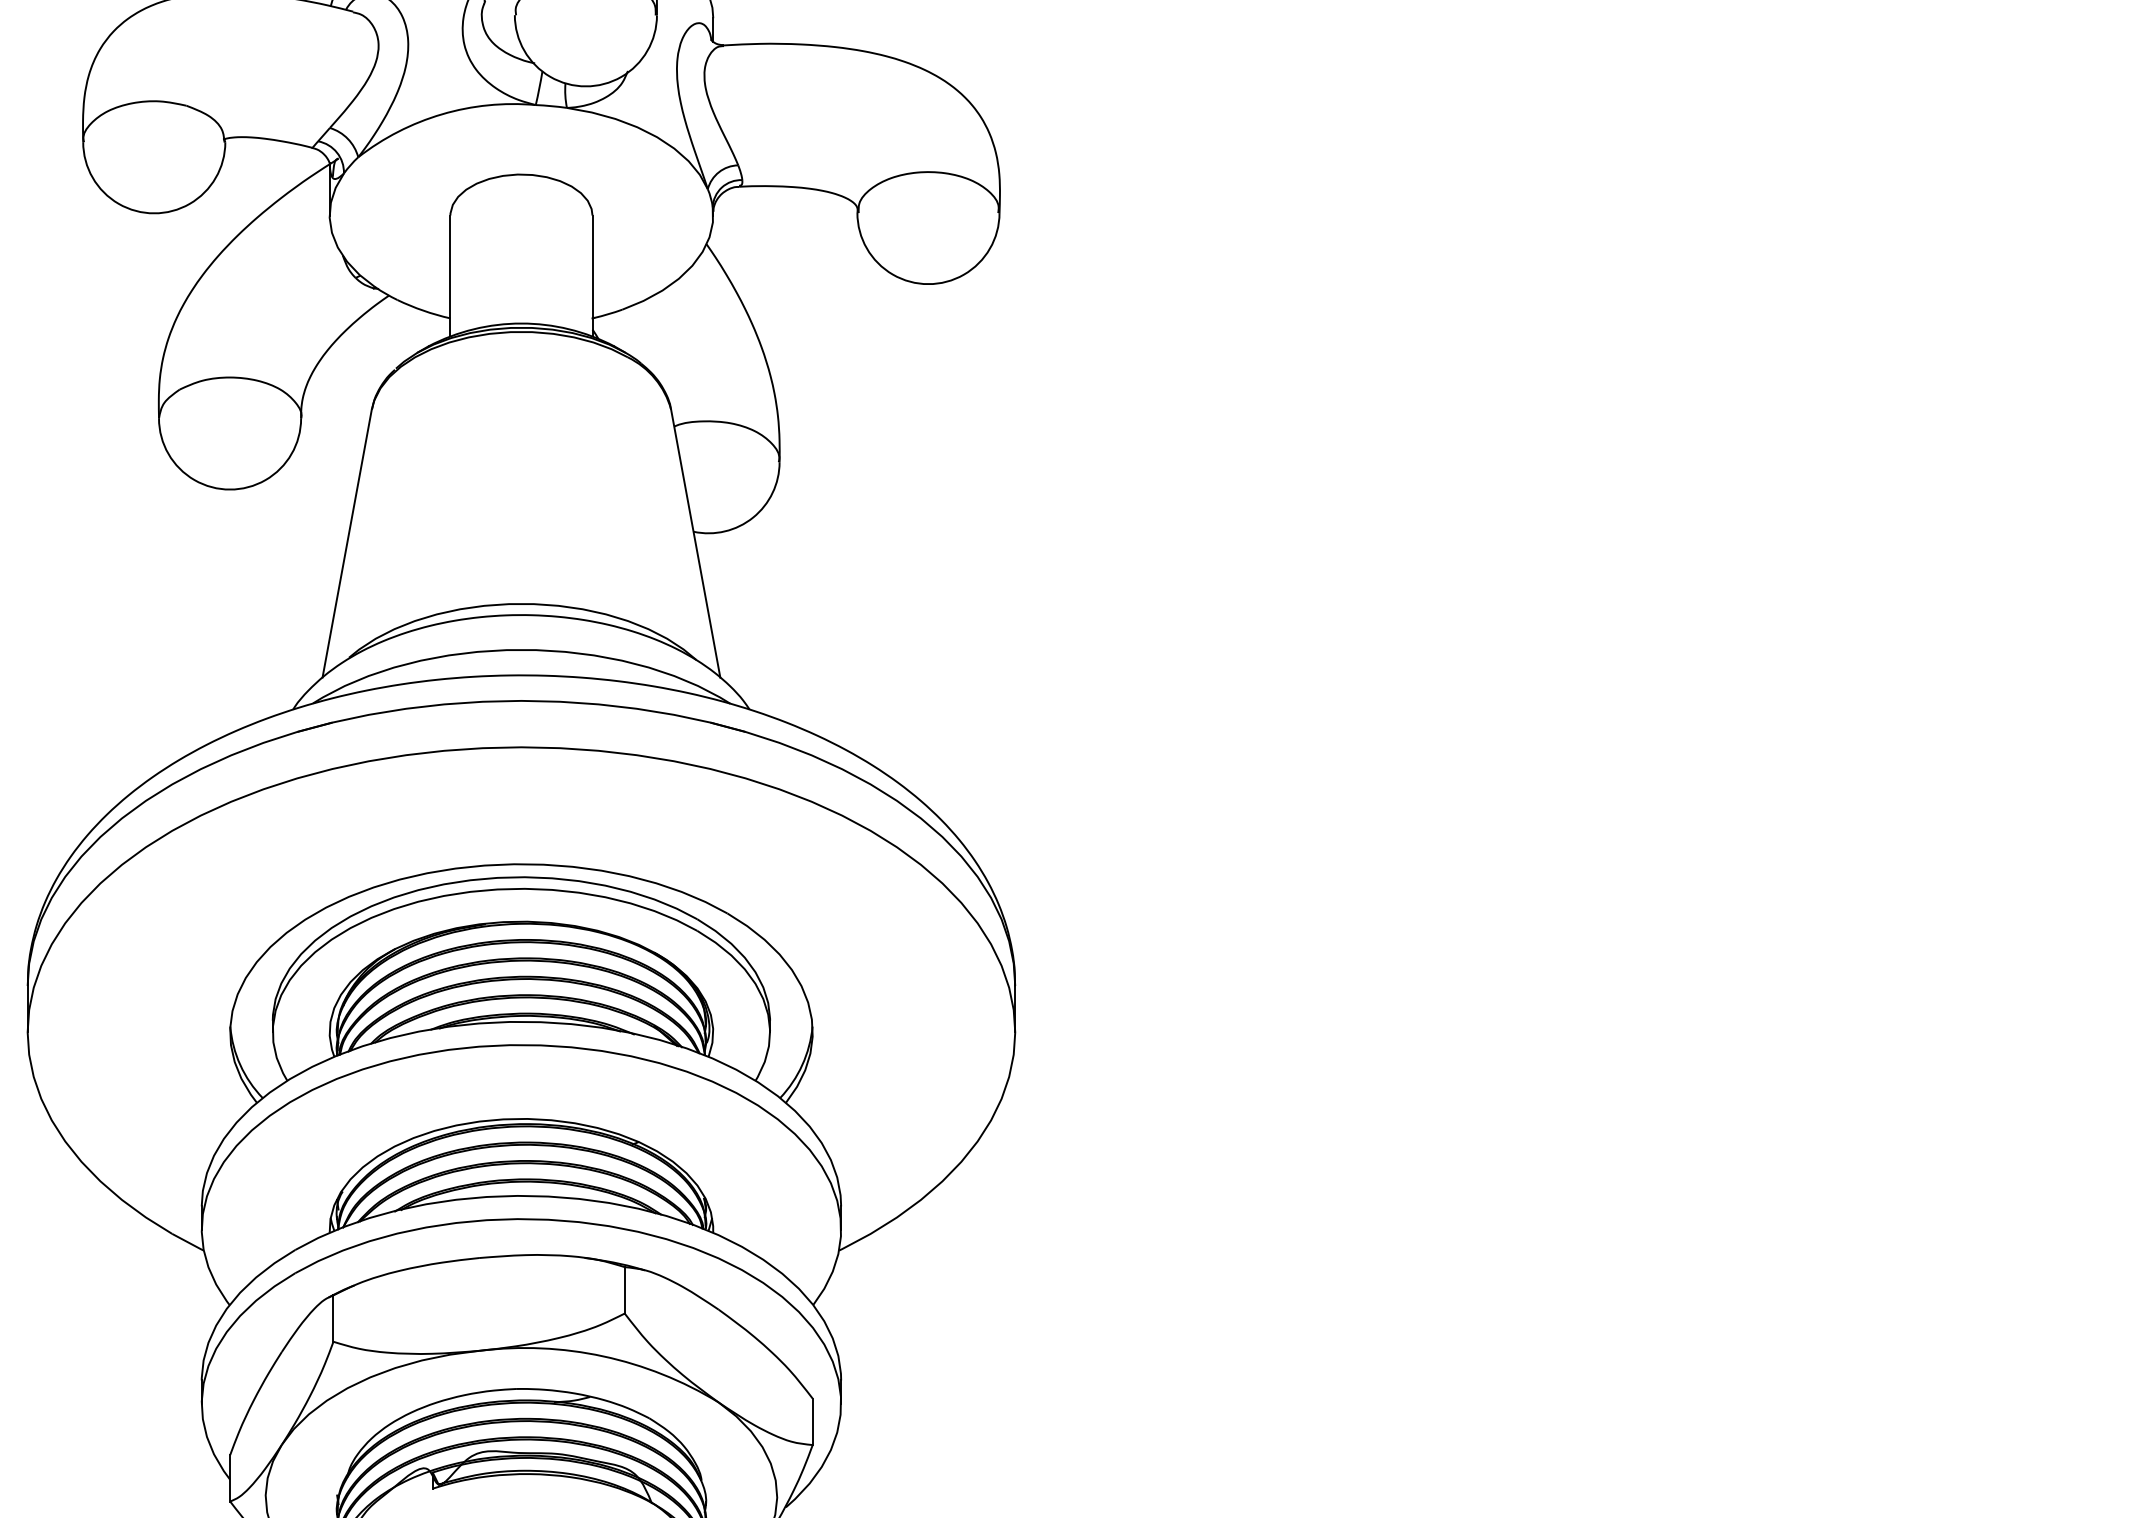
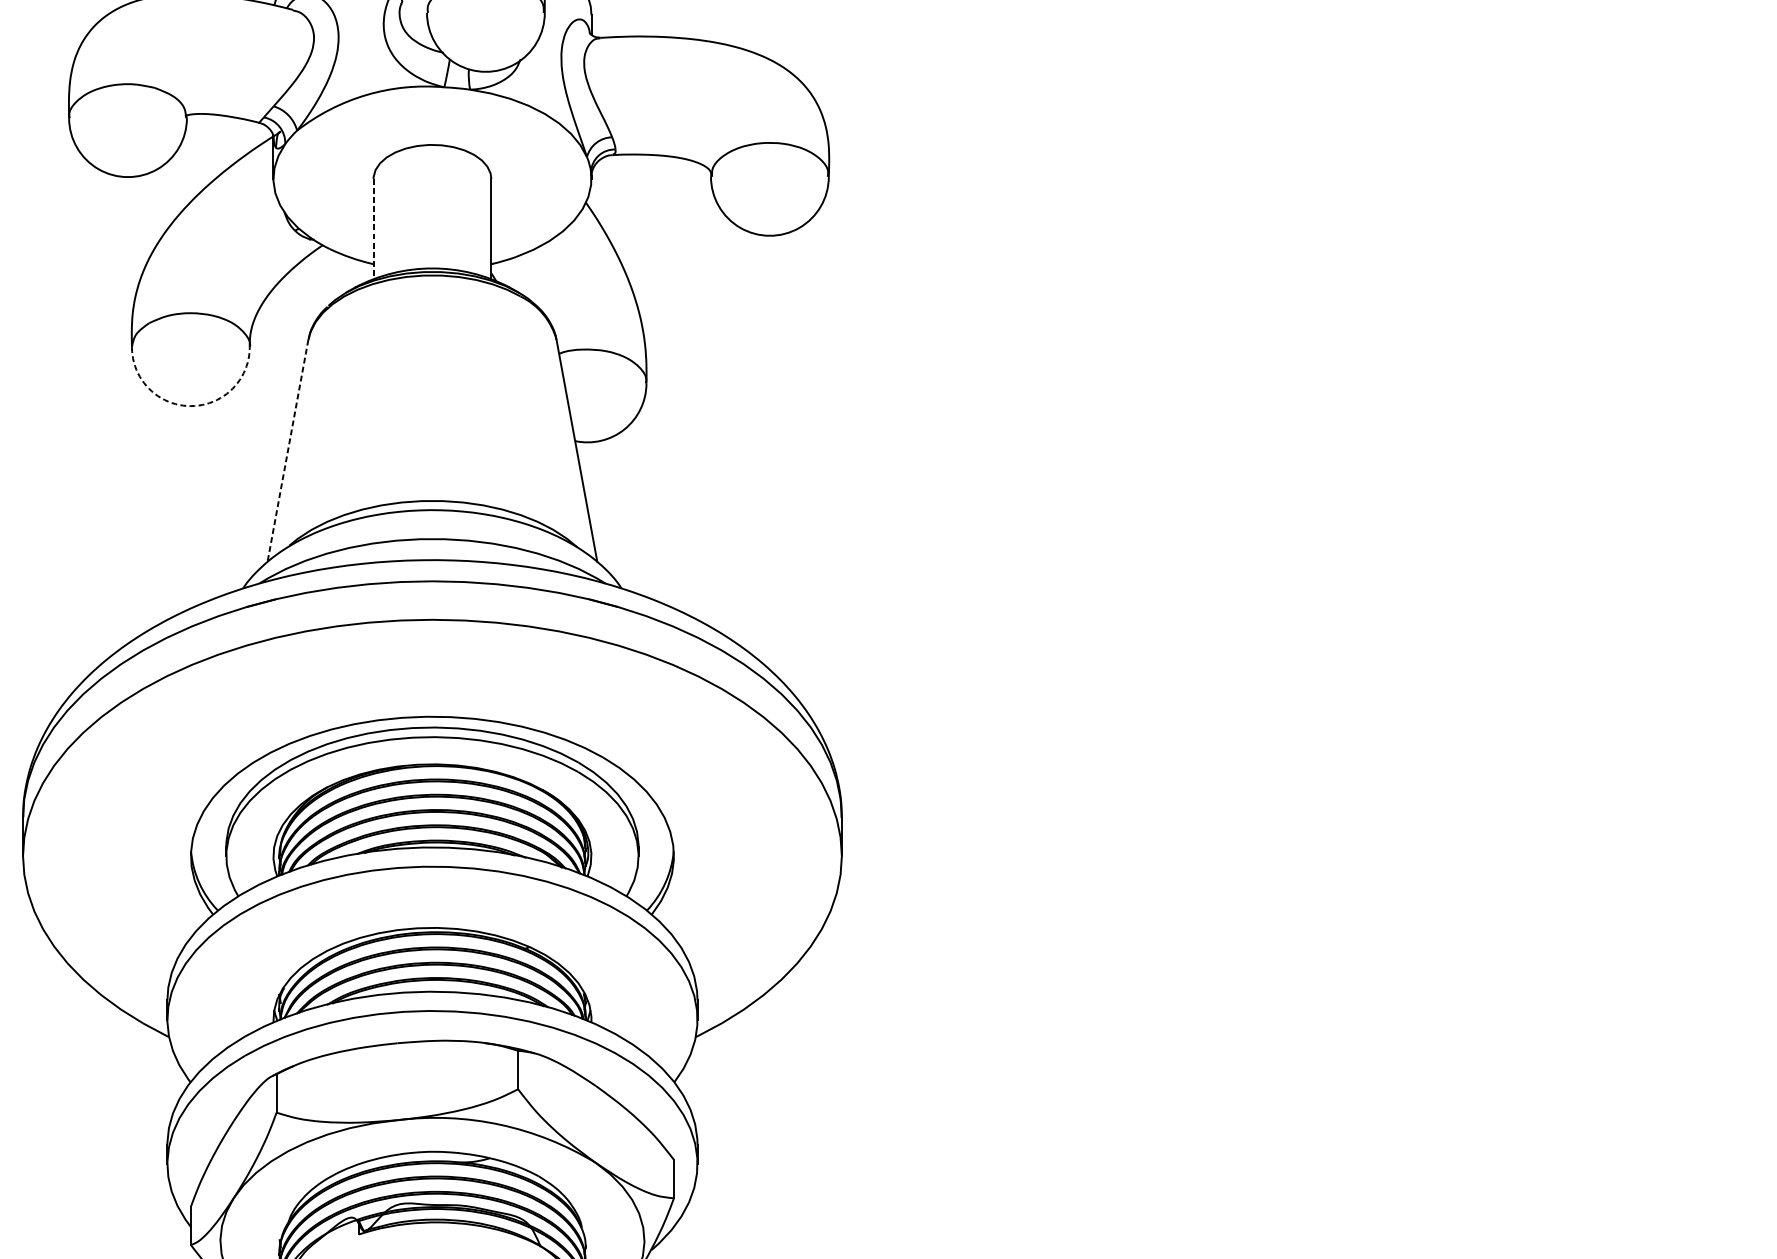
line: (450, 276) -> (373, 229), solid -> dashed
arc: (230, 489) -> (191, 406), solid -> dashed
line: (347, 544) -> (288, 451), solid -> dashed

